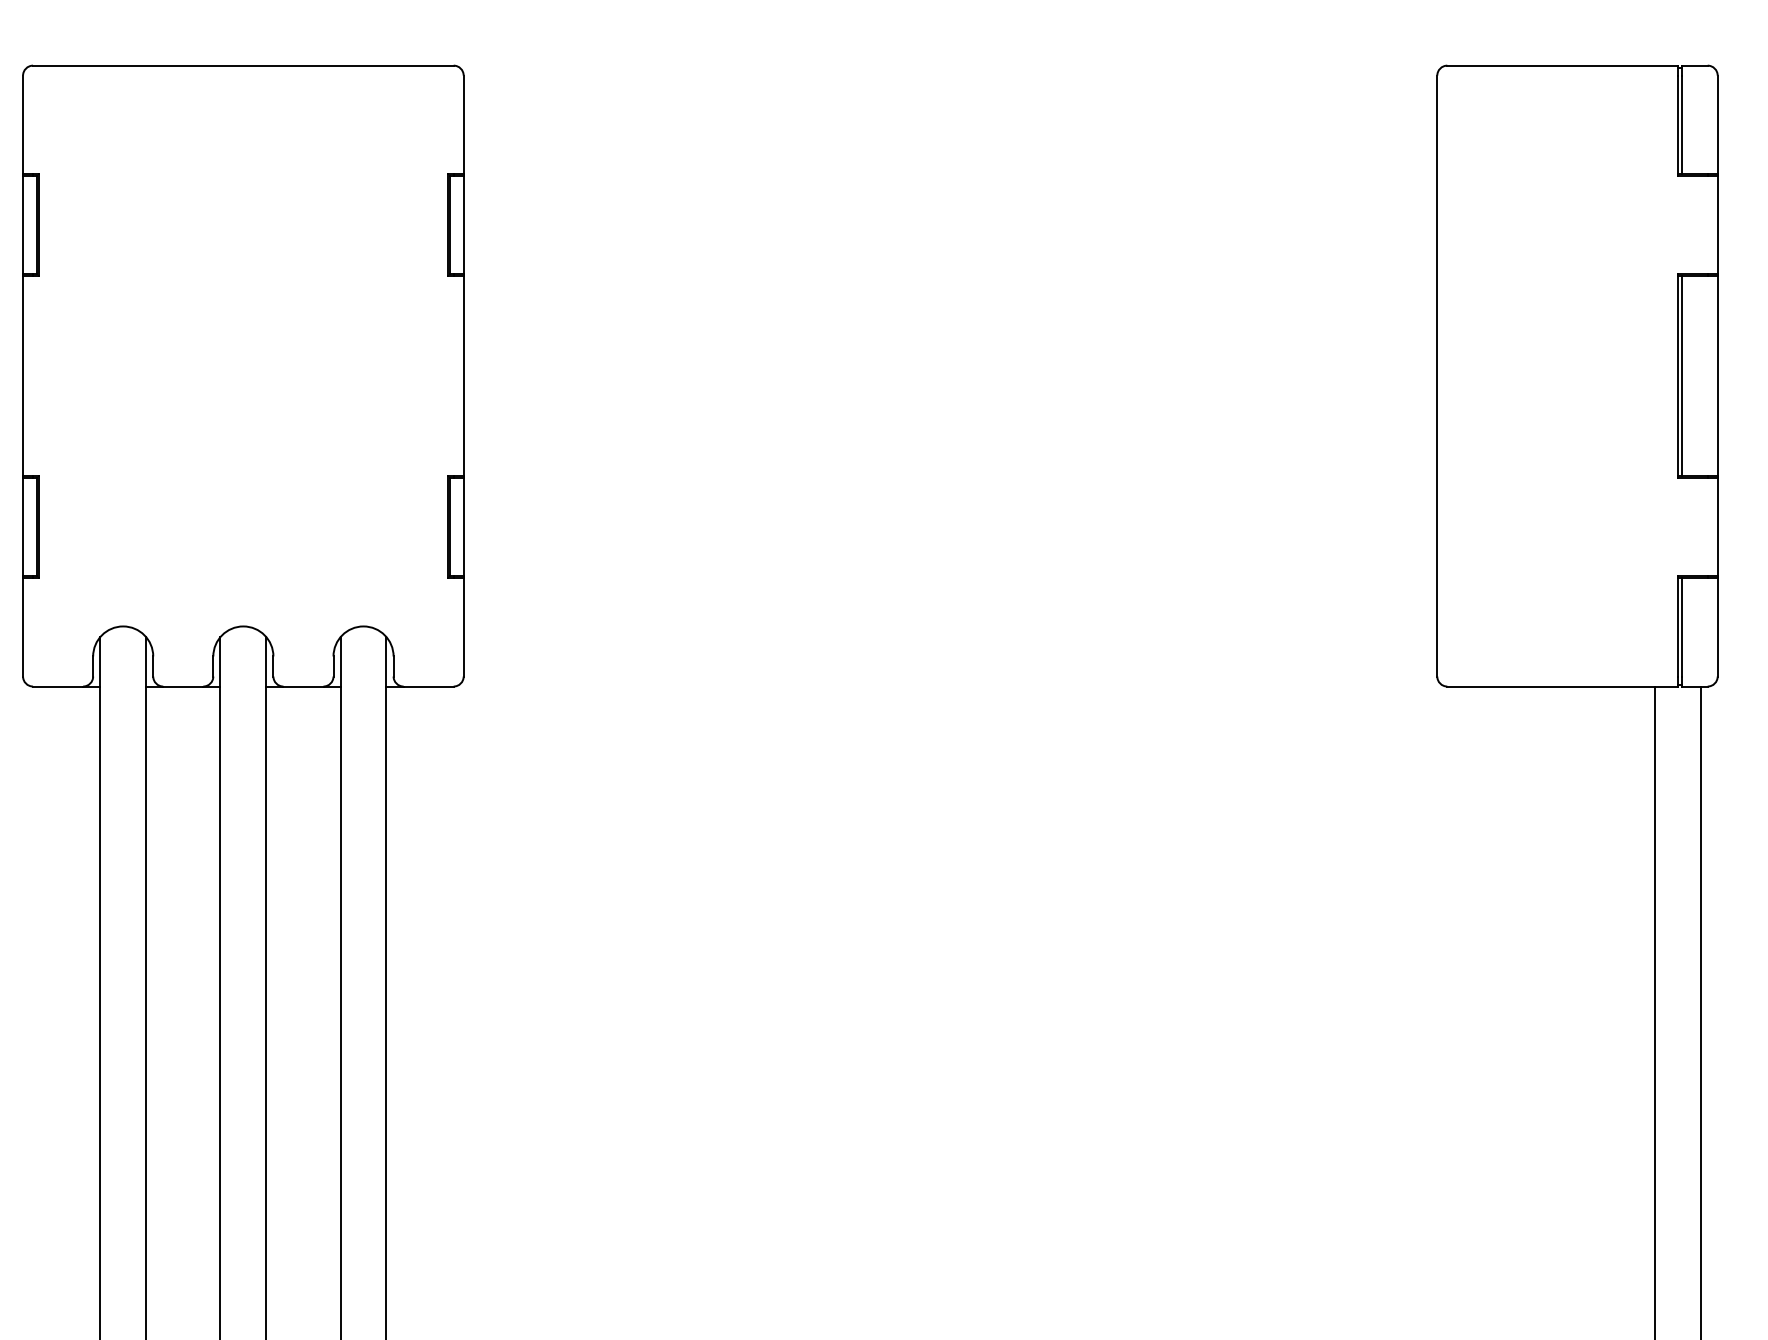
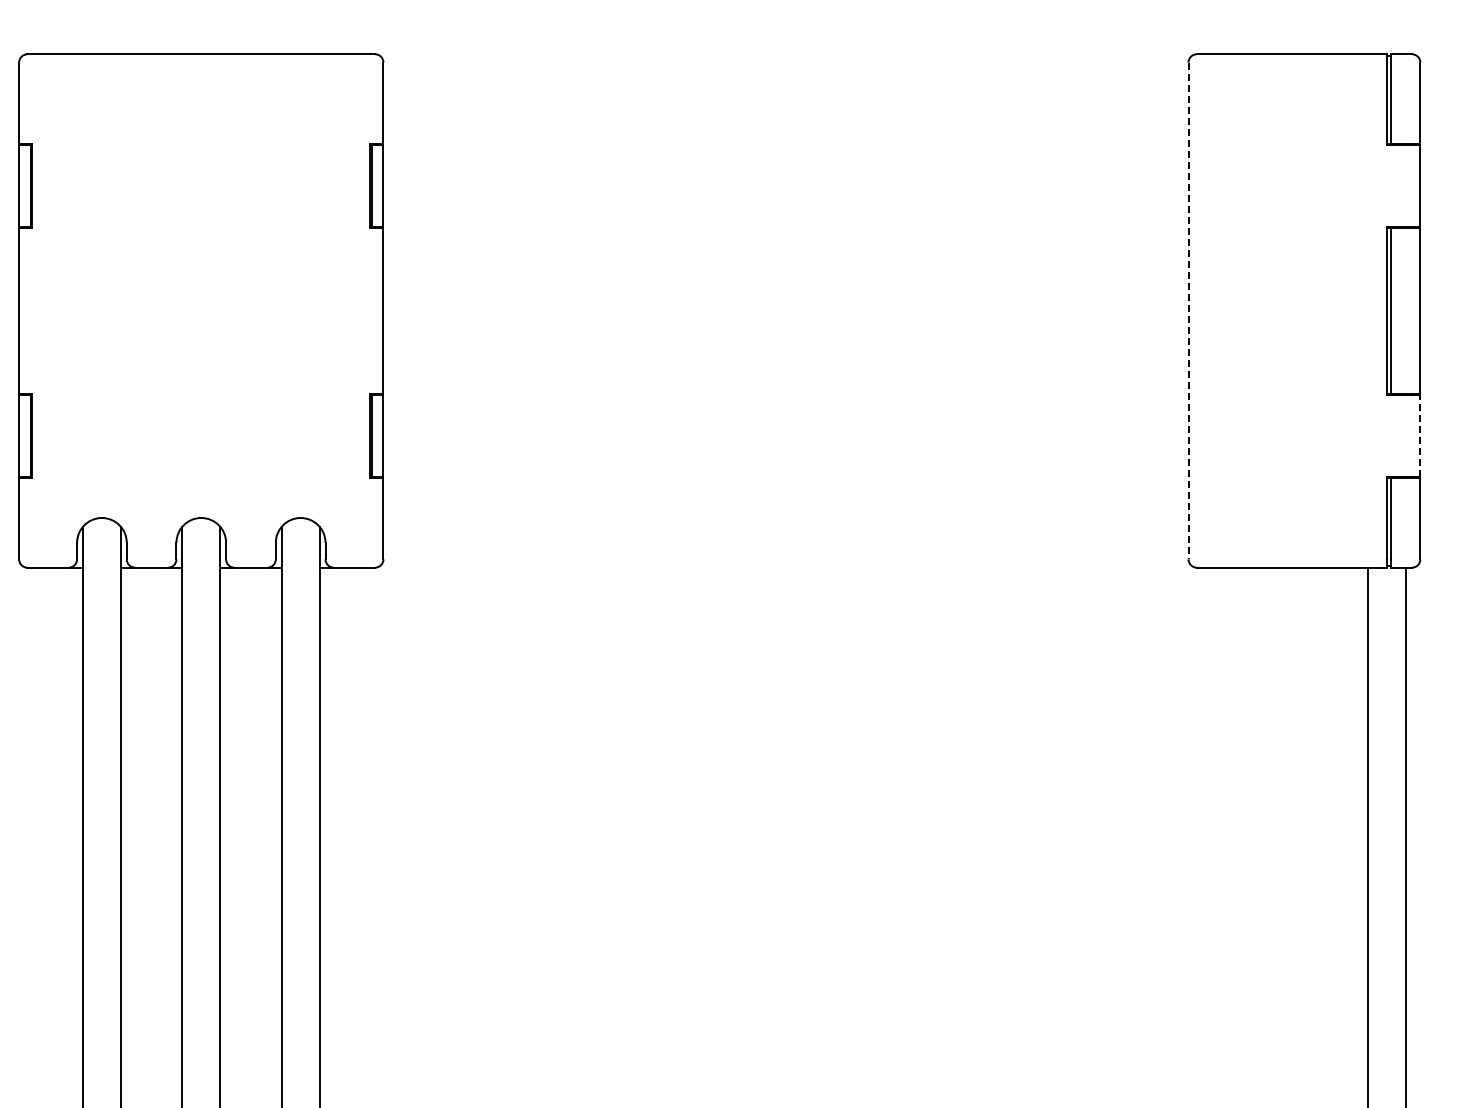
line: (1437, 376) -> (1188, 311), solid -> dashed
line: (1717, 527) -> (1420, 436), solid -> dashed

